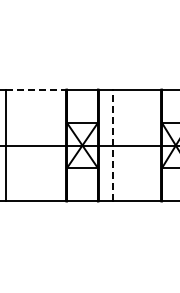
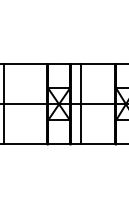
line: (36, 89) -> (26, 64), dashed -> solid
line: (113, 145) -> (81, 104), dashed -> solid

